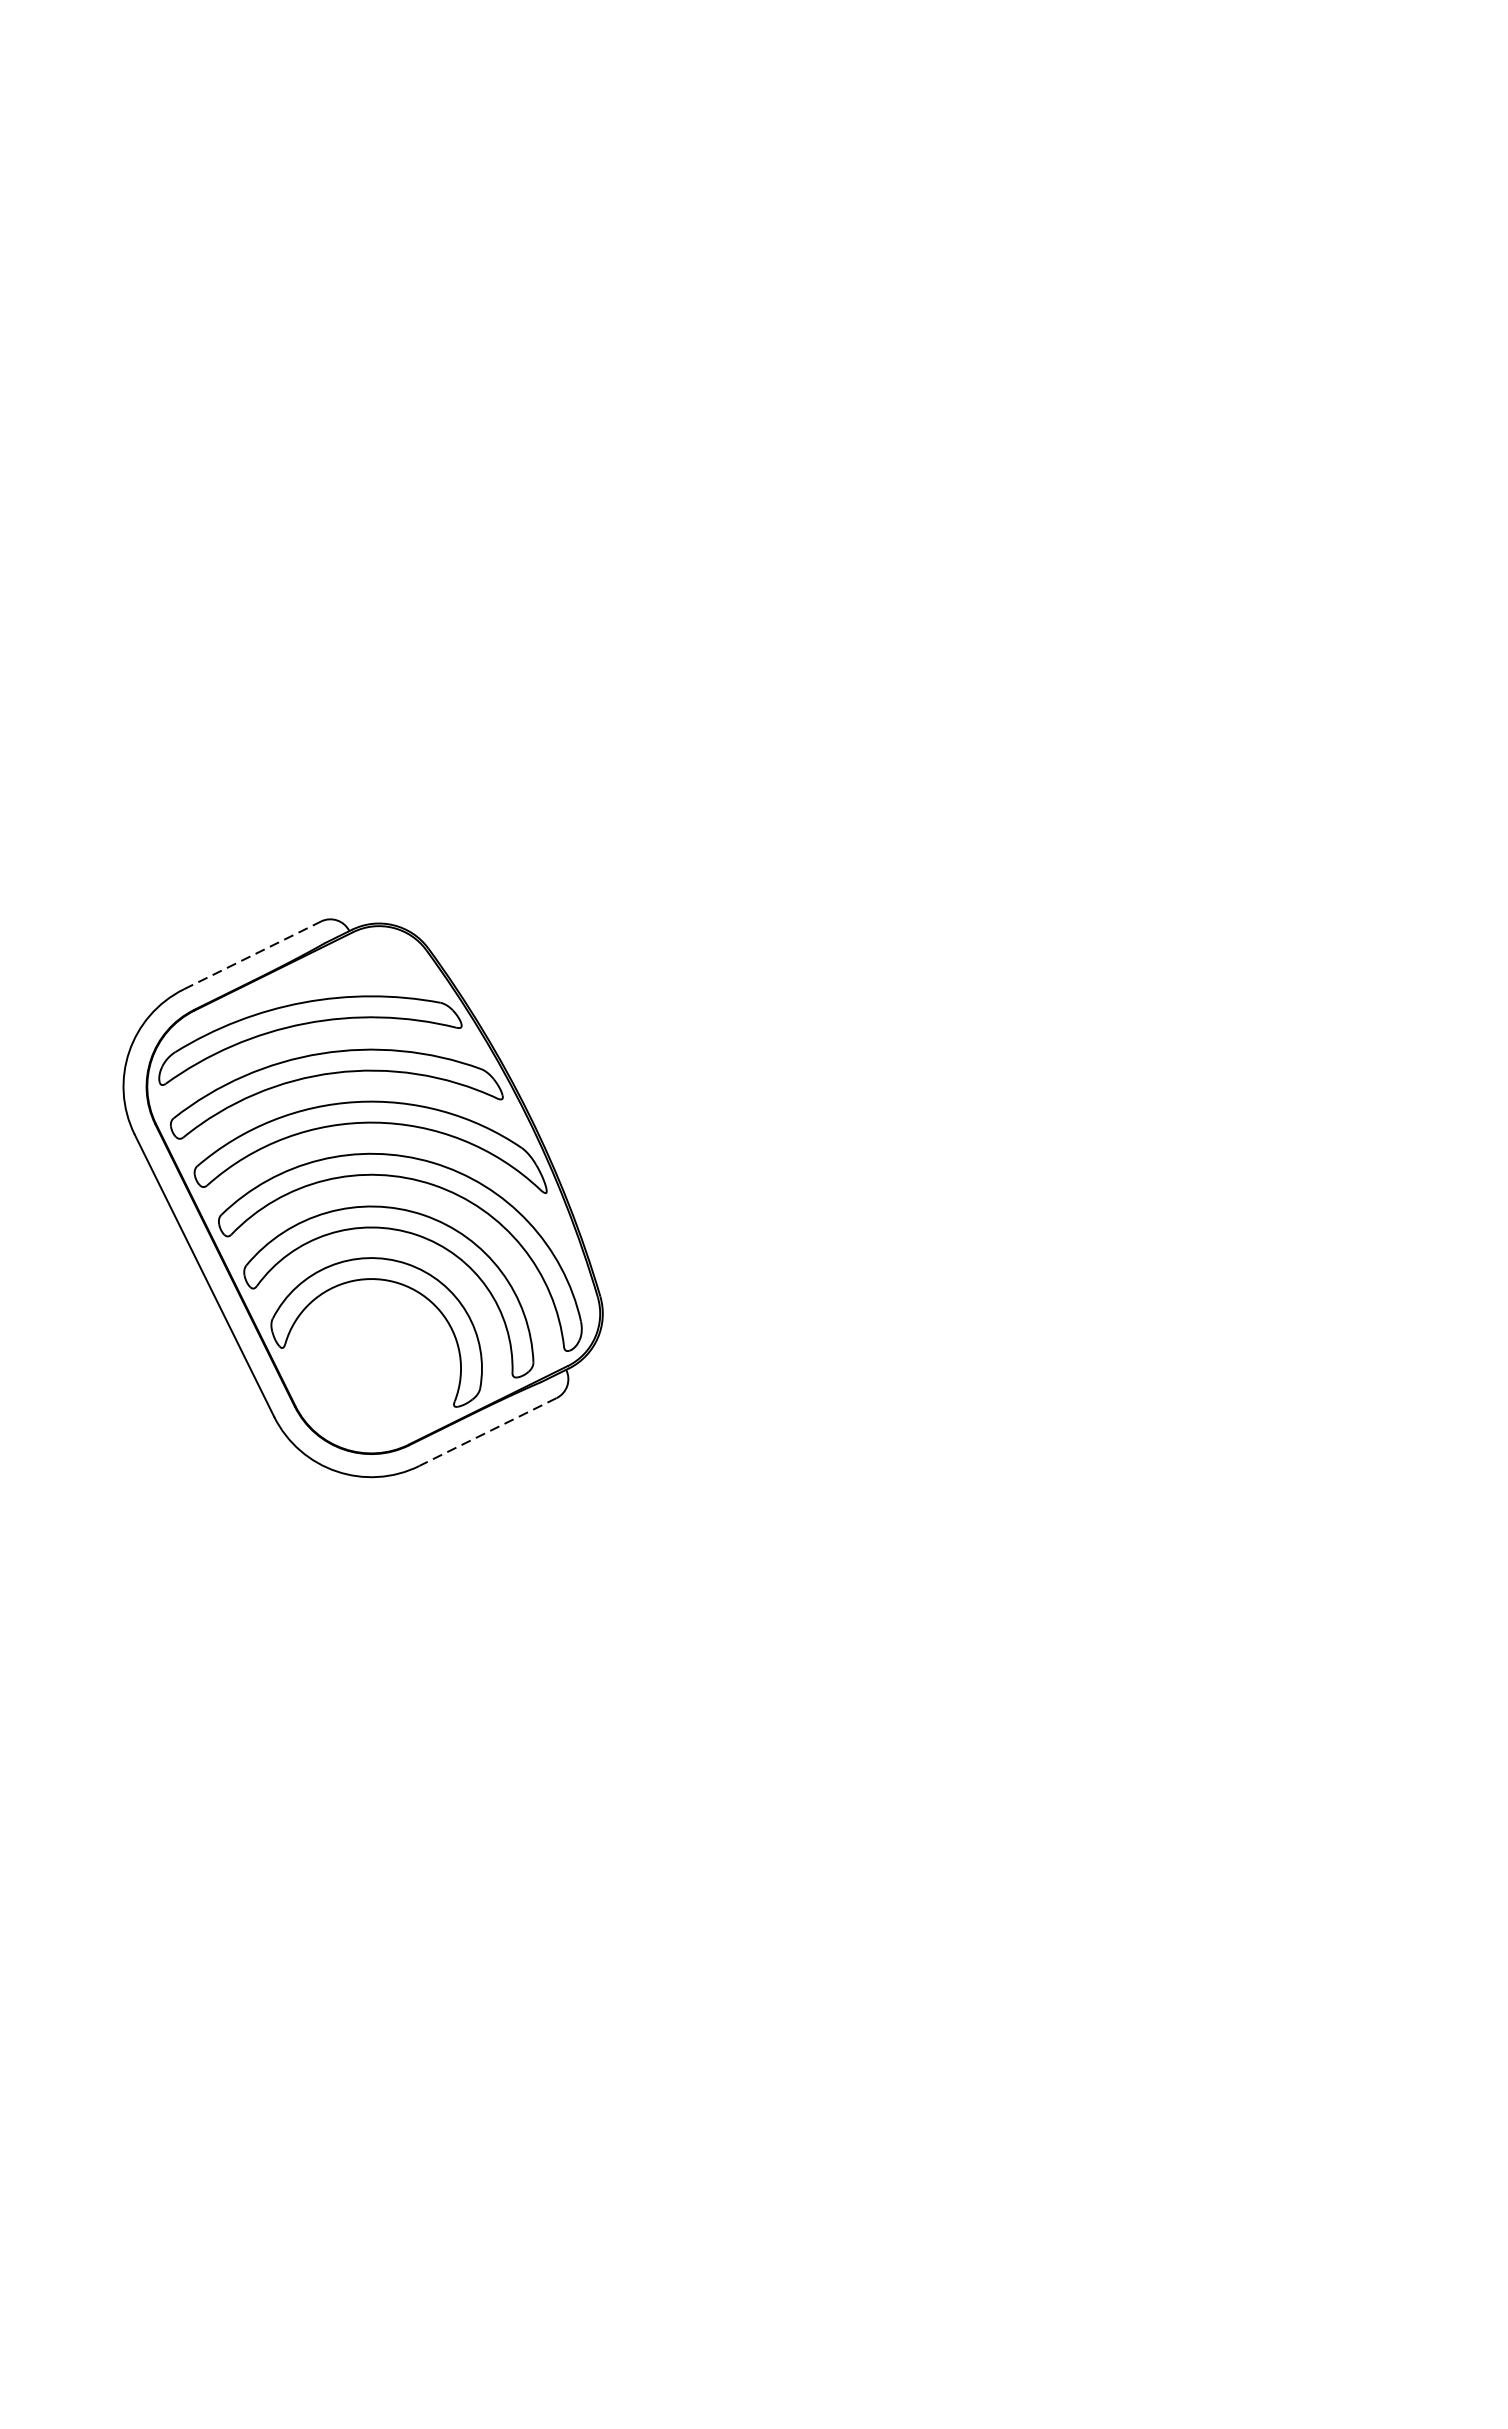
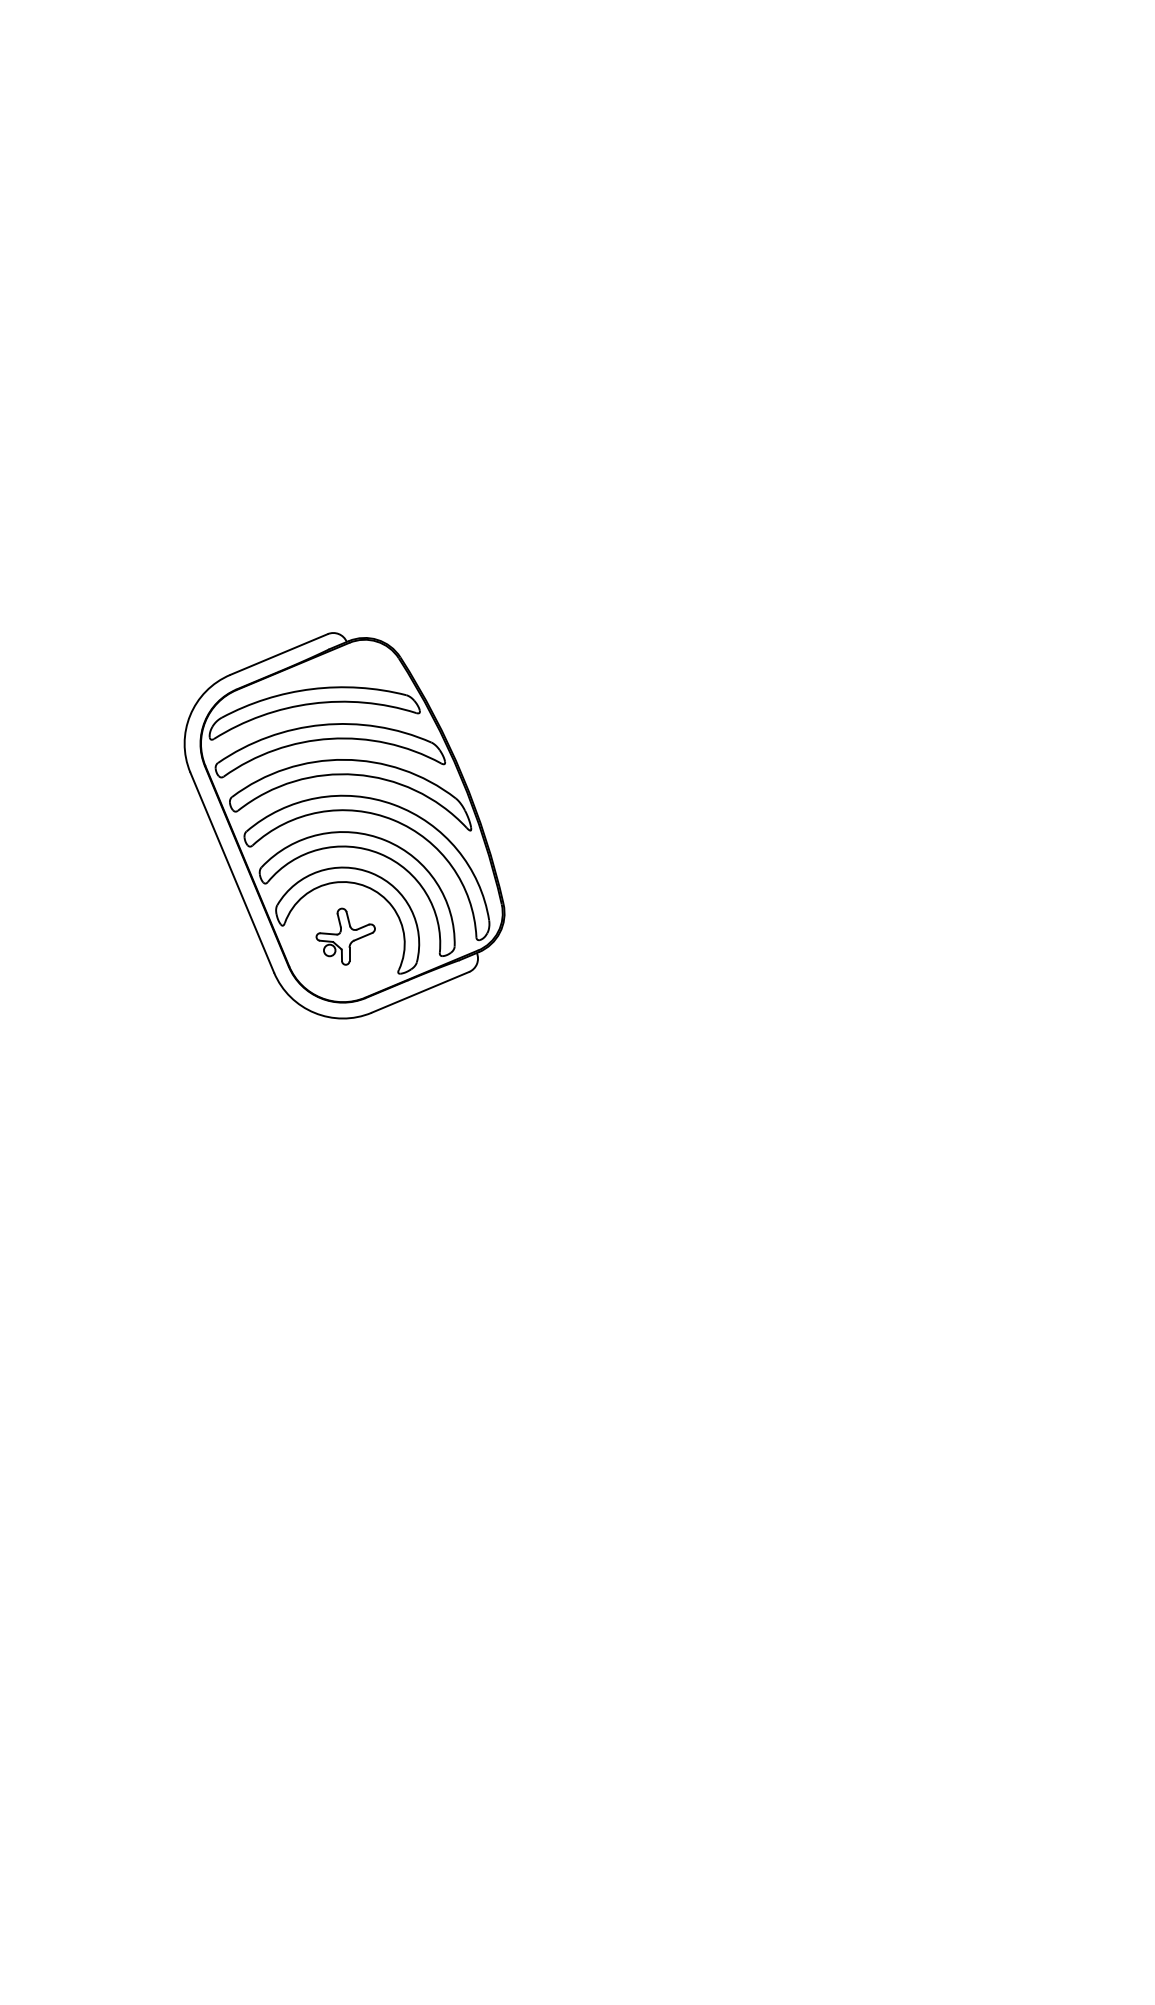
line: (253, 955) -> (279, 654), dashed -> solid
part: (374, 1357) -> (345, 936), added
line: (488, 1432) -> (420, 992), dashed -> solid

